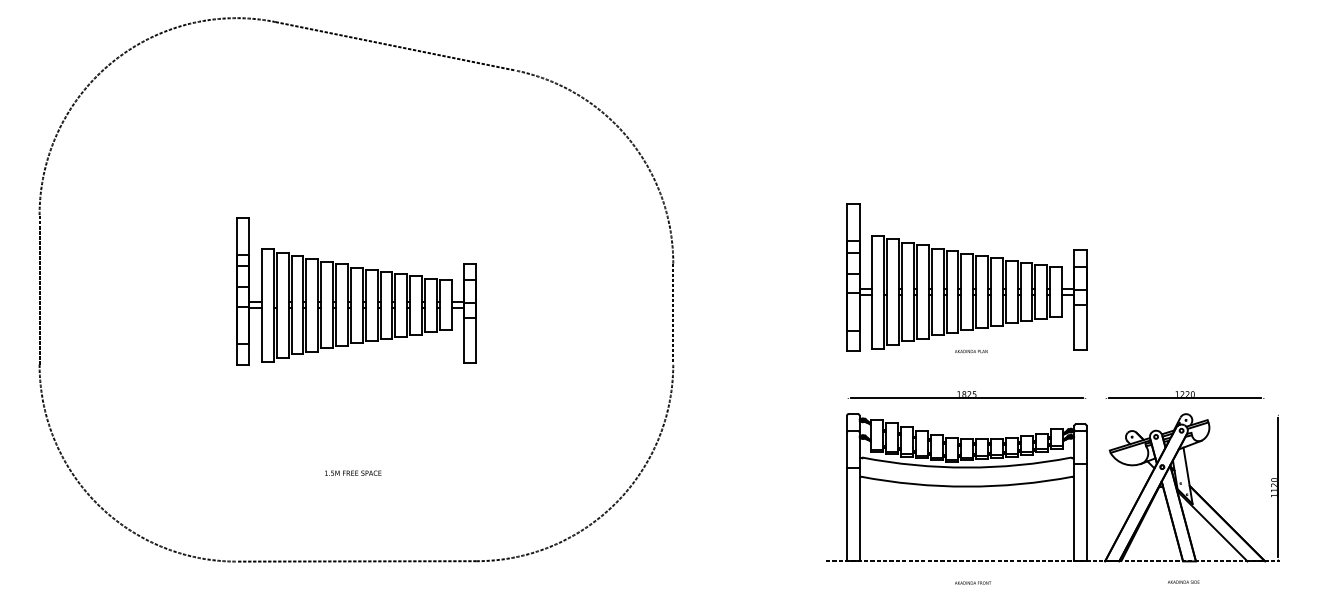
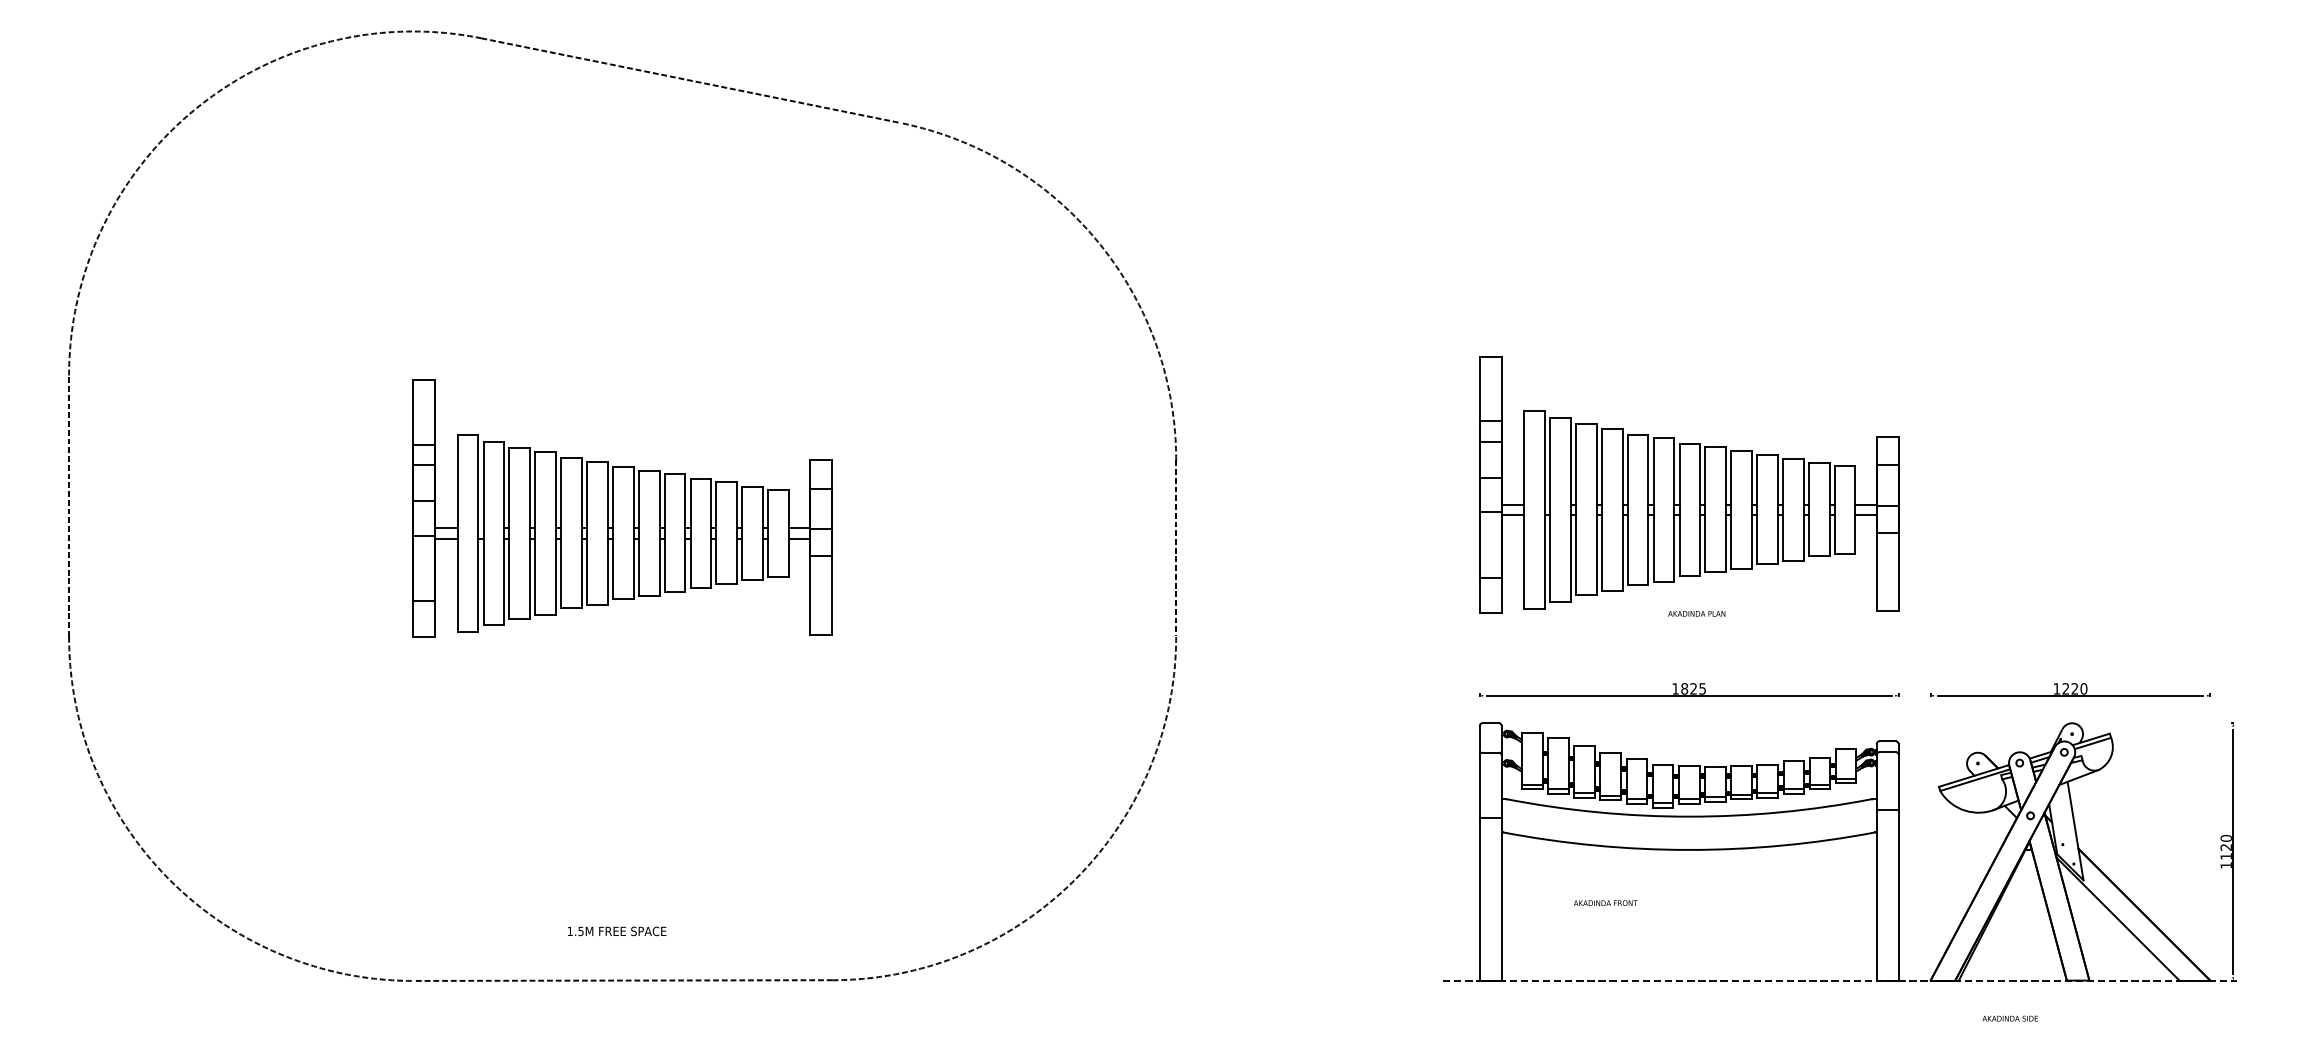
text: (353, 472) -> (617, 930), moved
text: (1183, 581) -> (2009, 1017), moved
text: (973, 582) -> (1606, 902), moved

